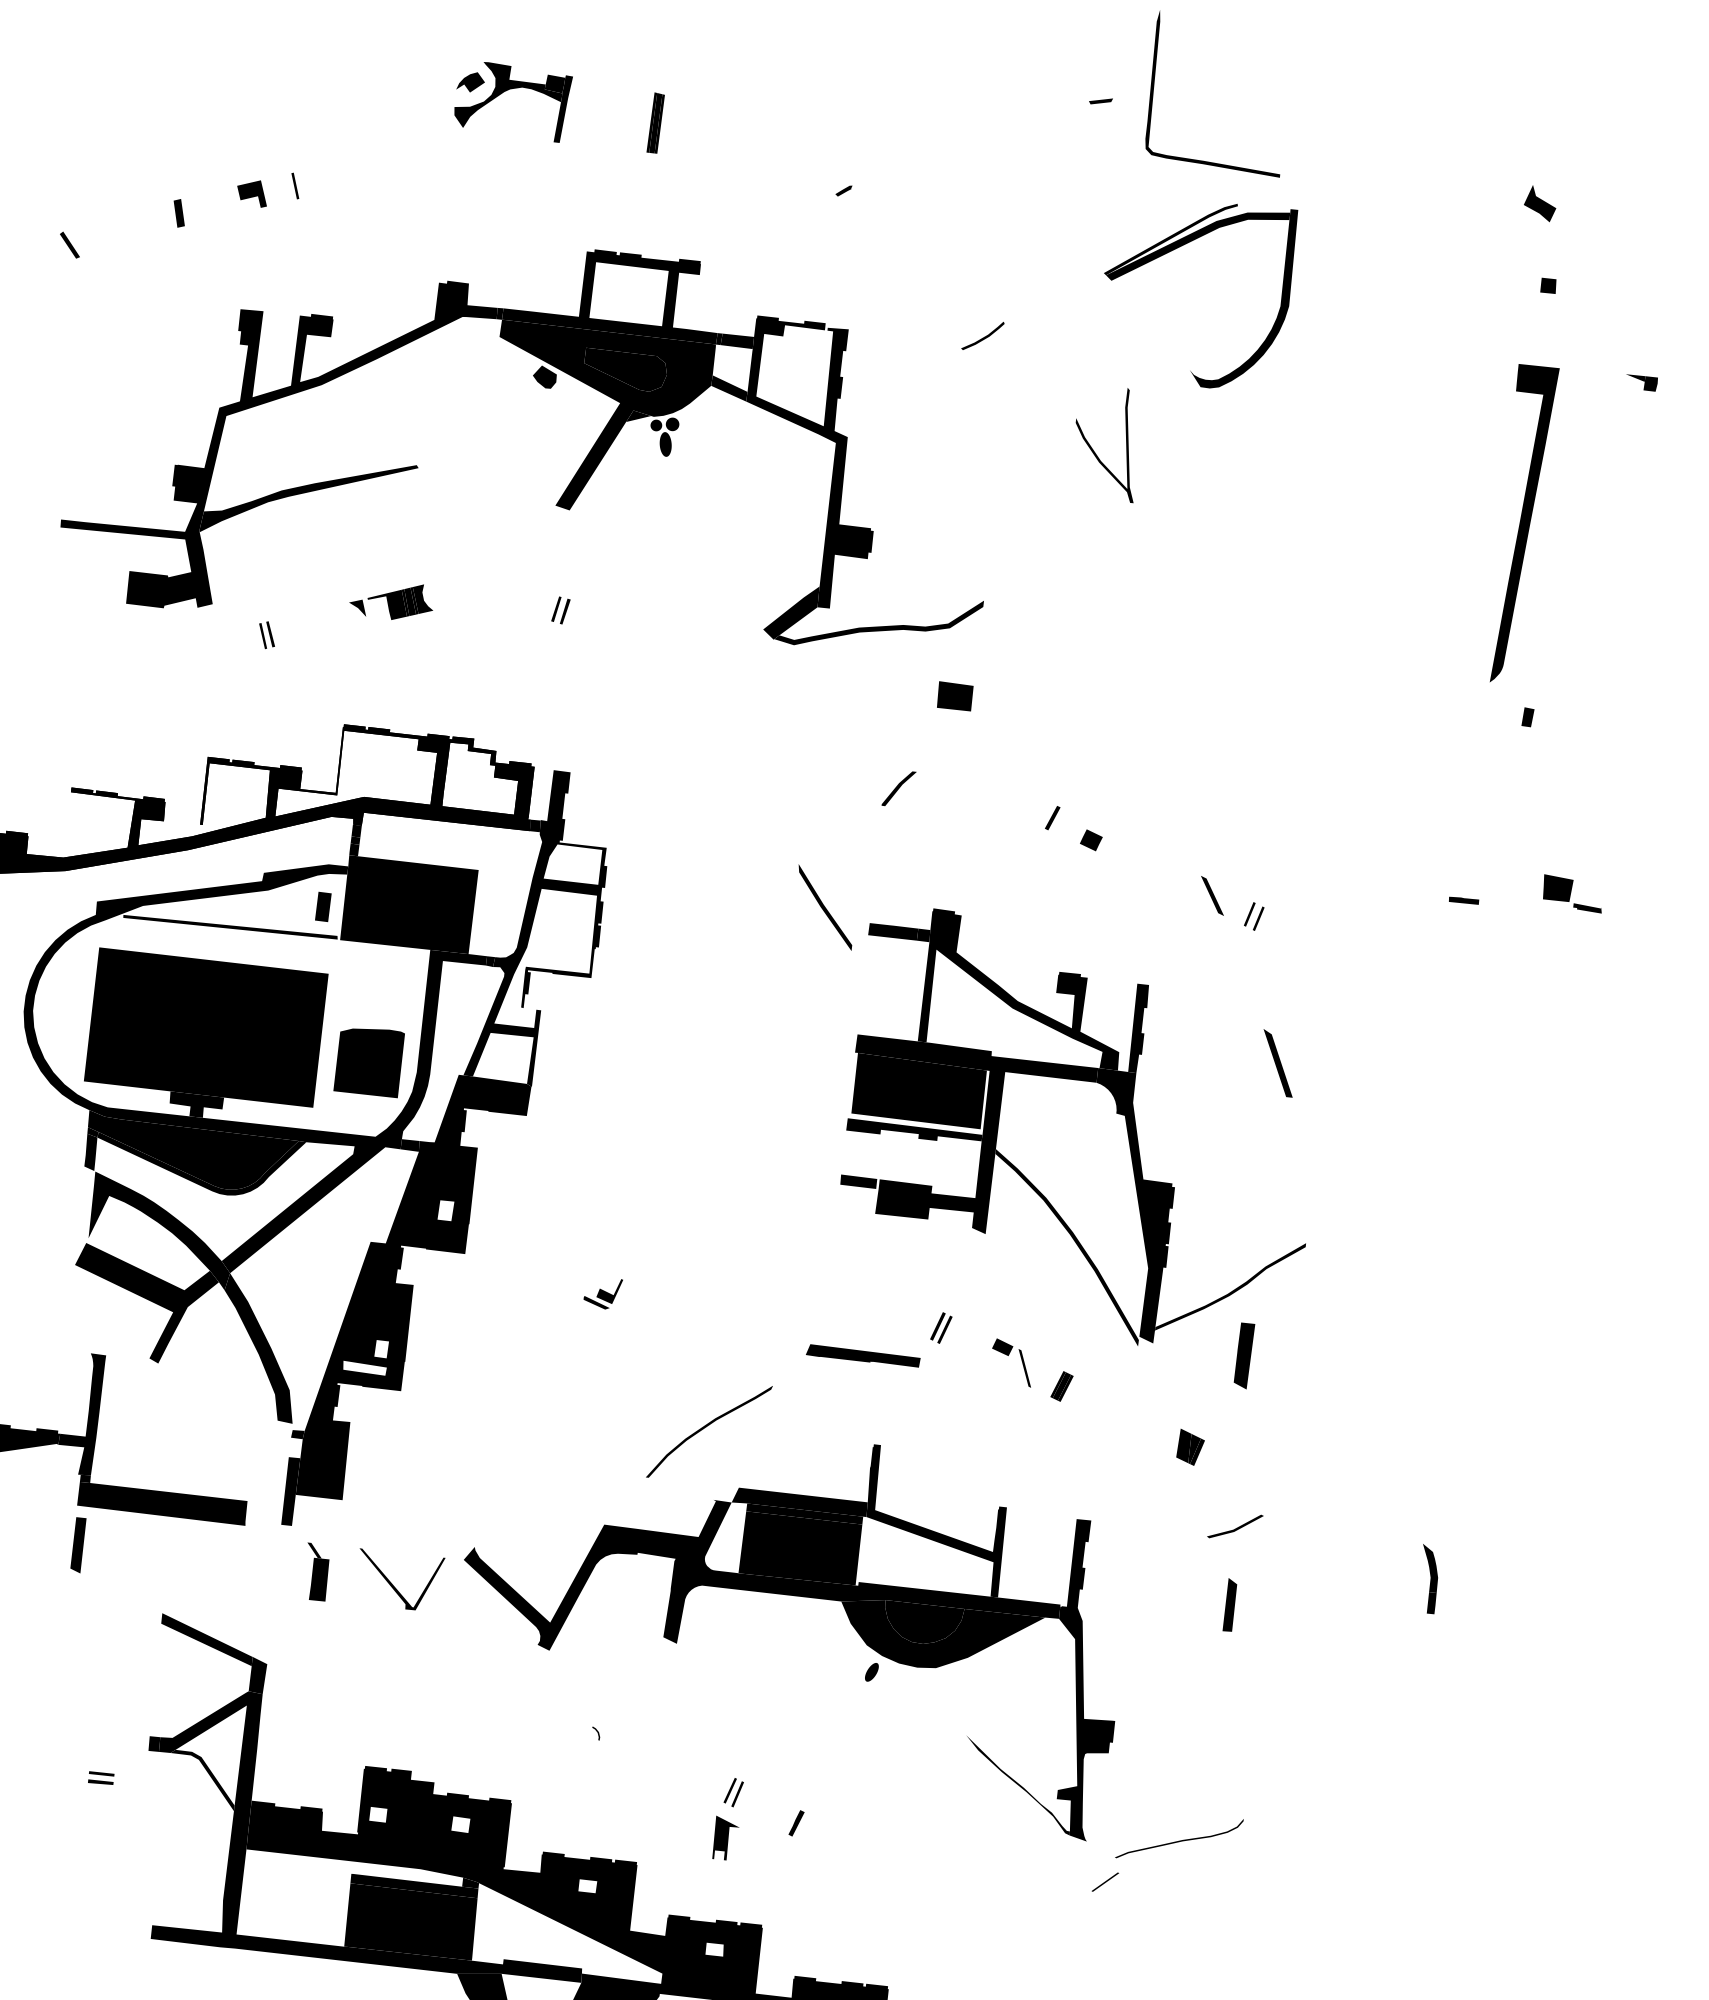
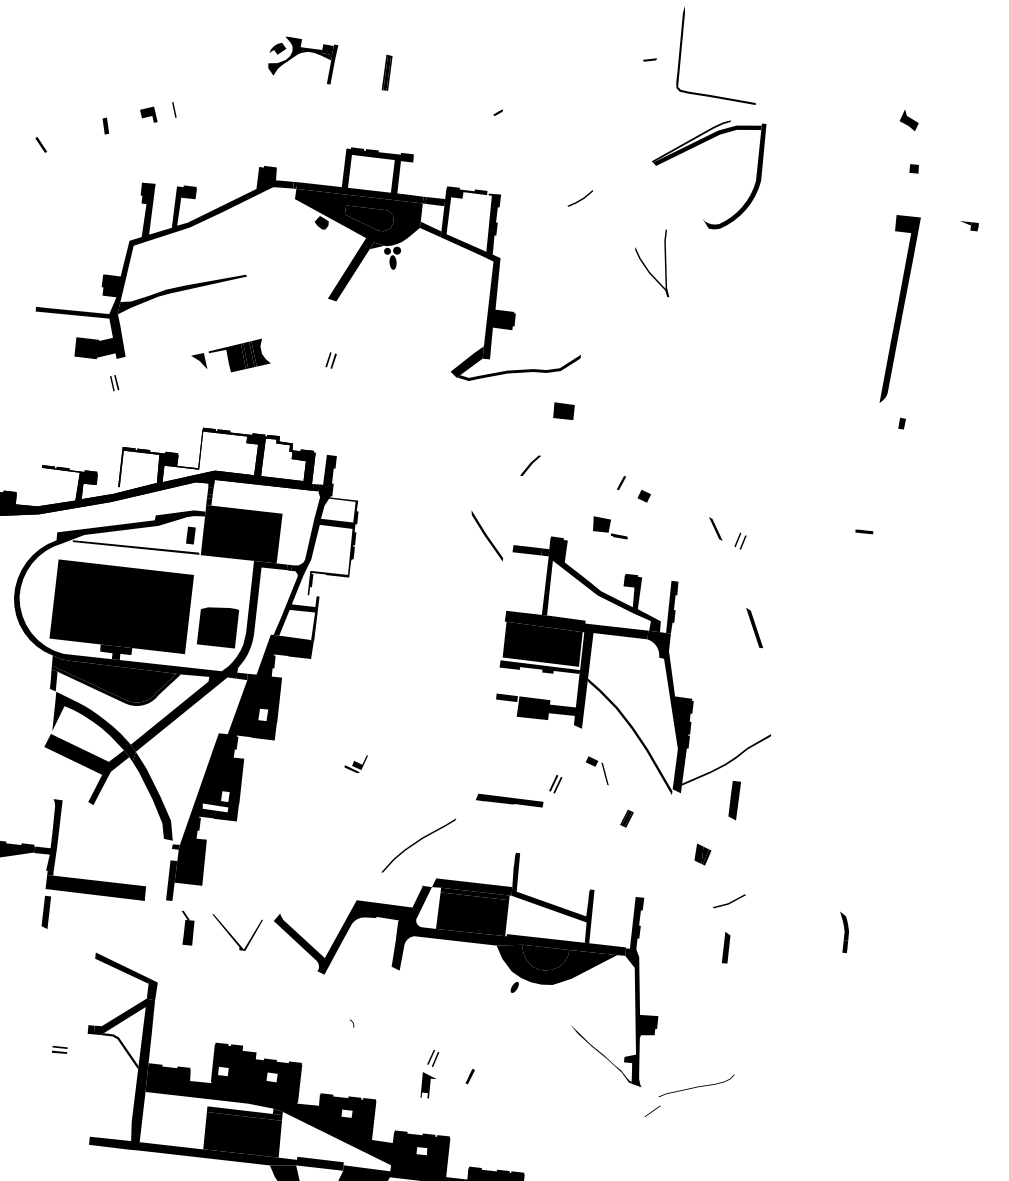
part: (390, 601) -> (230, 355), size x1.6
part: (266, 635) -> (114, 383), moved
part: (1572, 893) -> (610, 527), moved
part: (1012, 1362) -> (597, 770), moved

